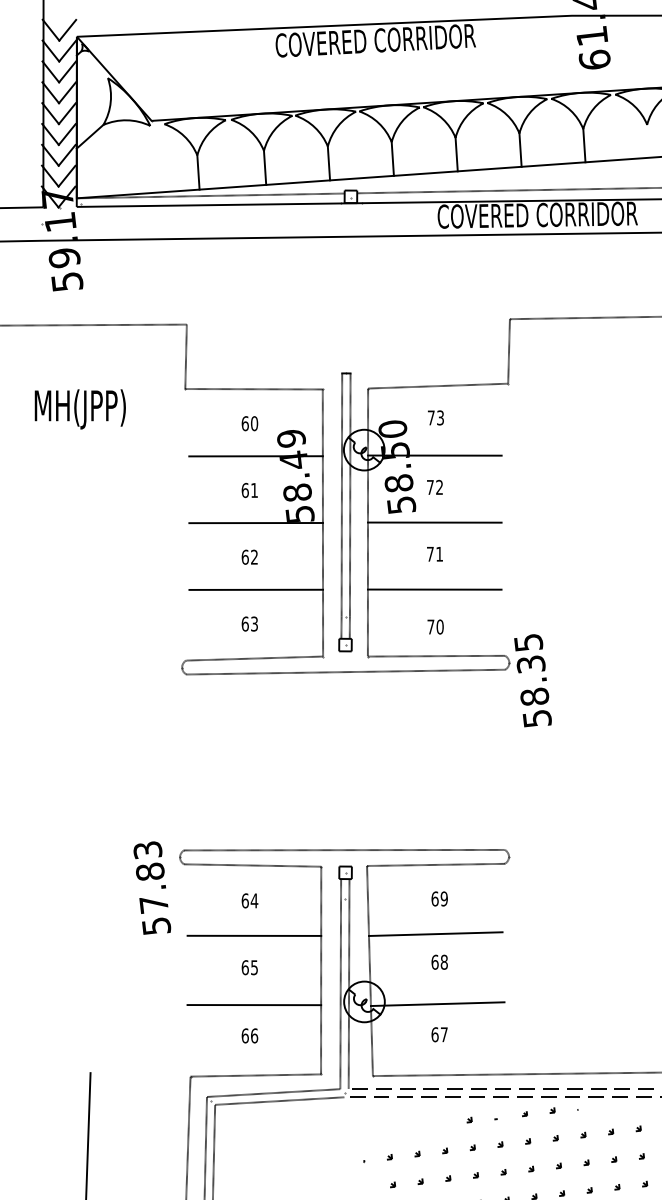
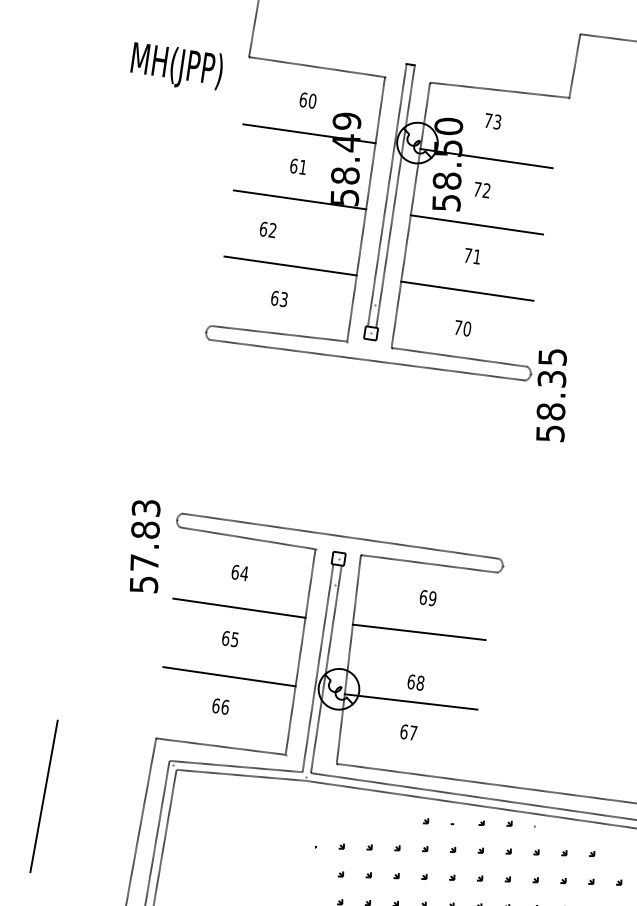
text: (79, 409) -> (176, 67), moved
text: (249, 556) -> (267, 229), moved
text: (439, 961) -> (415, 681), moved

